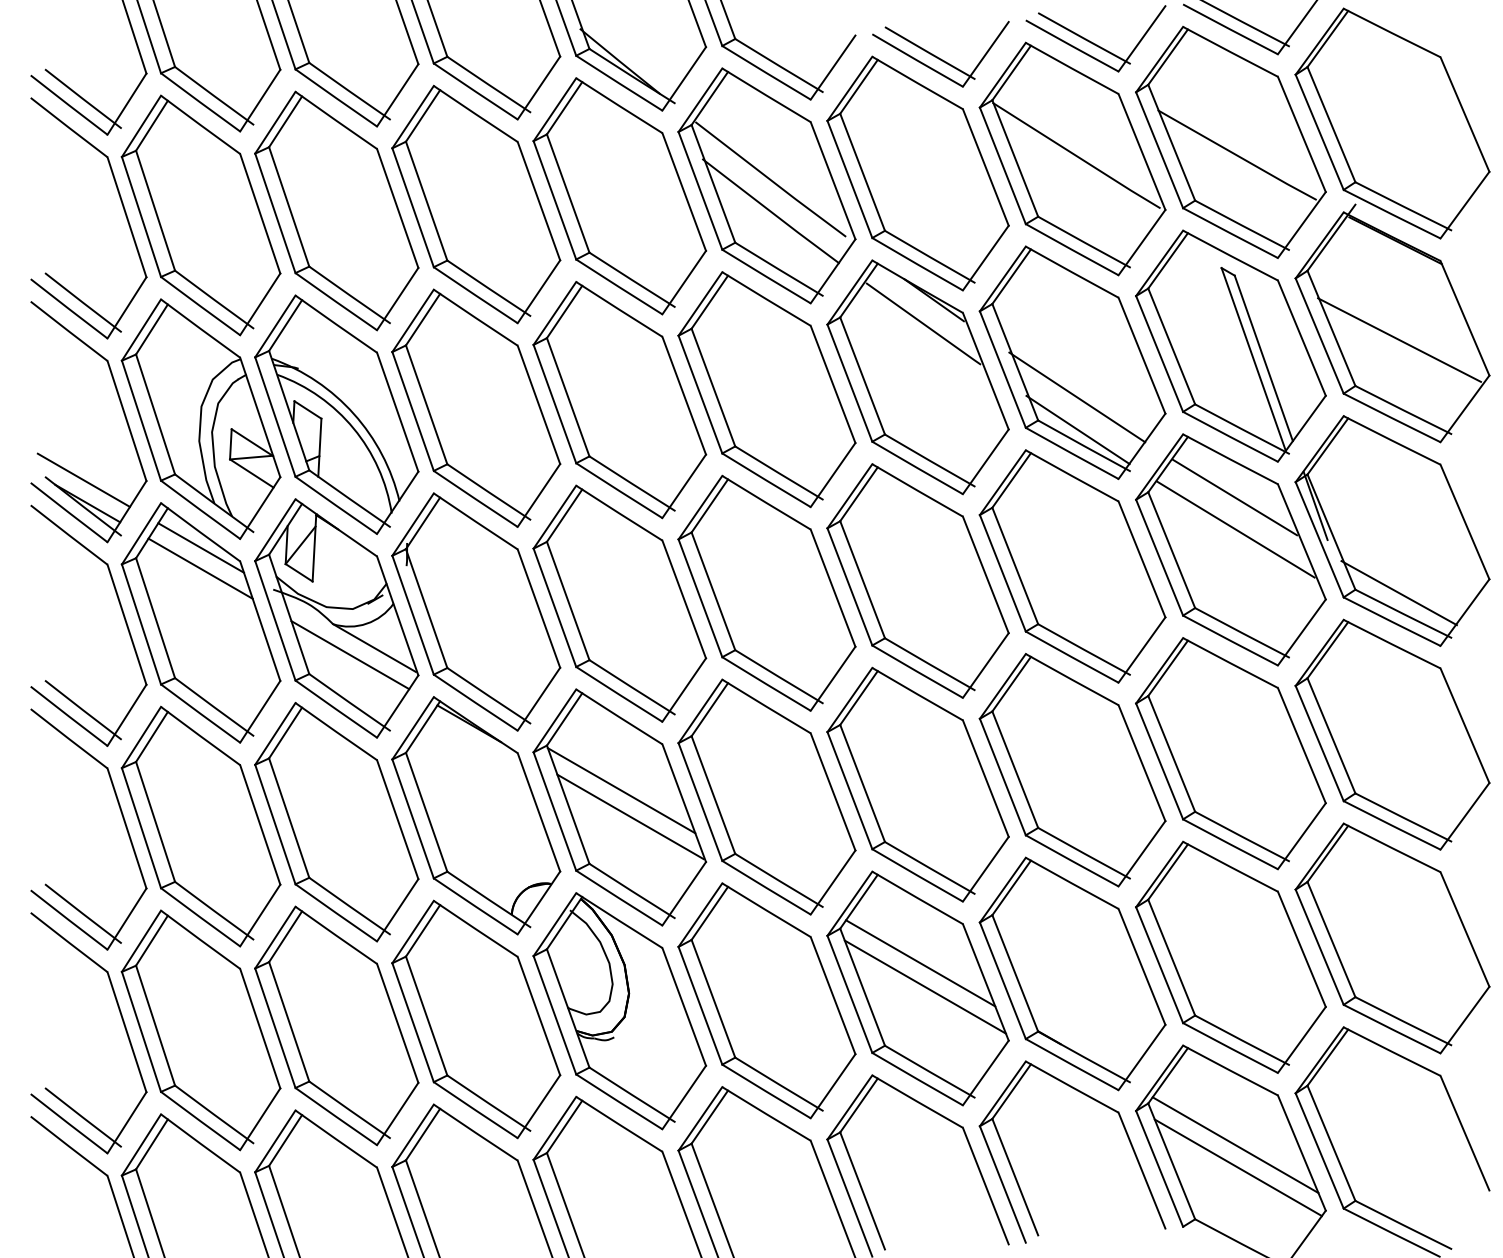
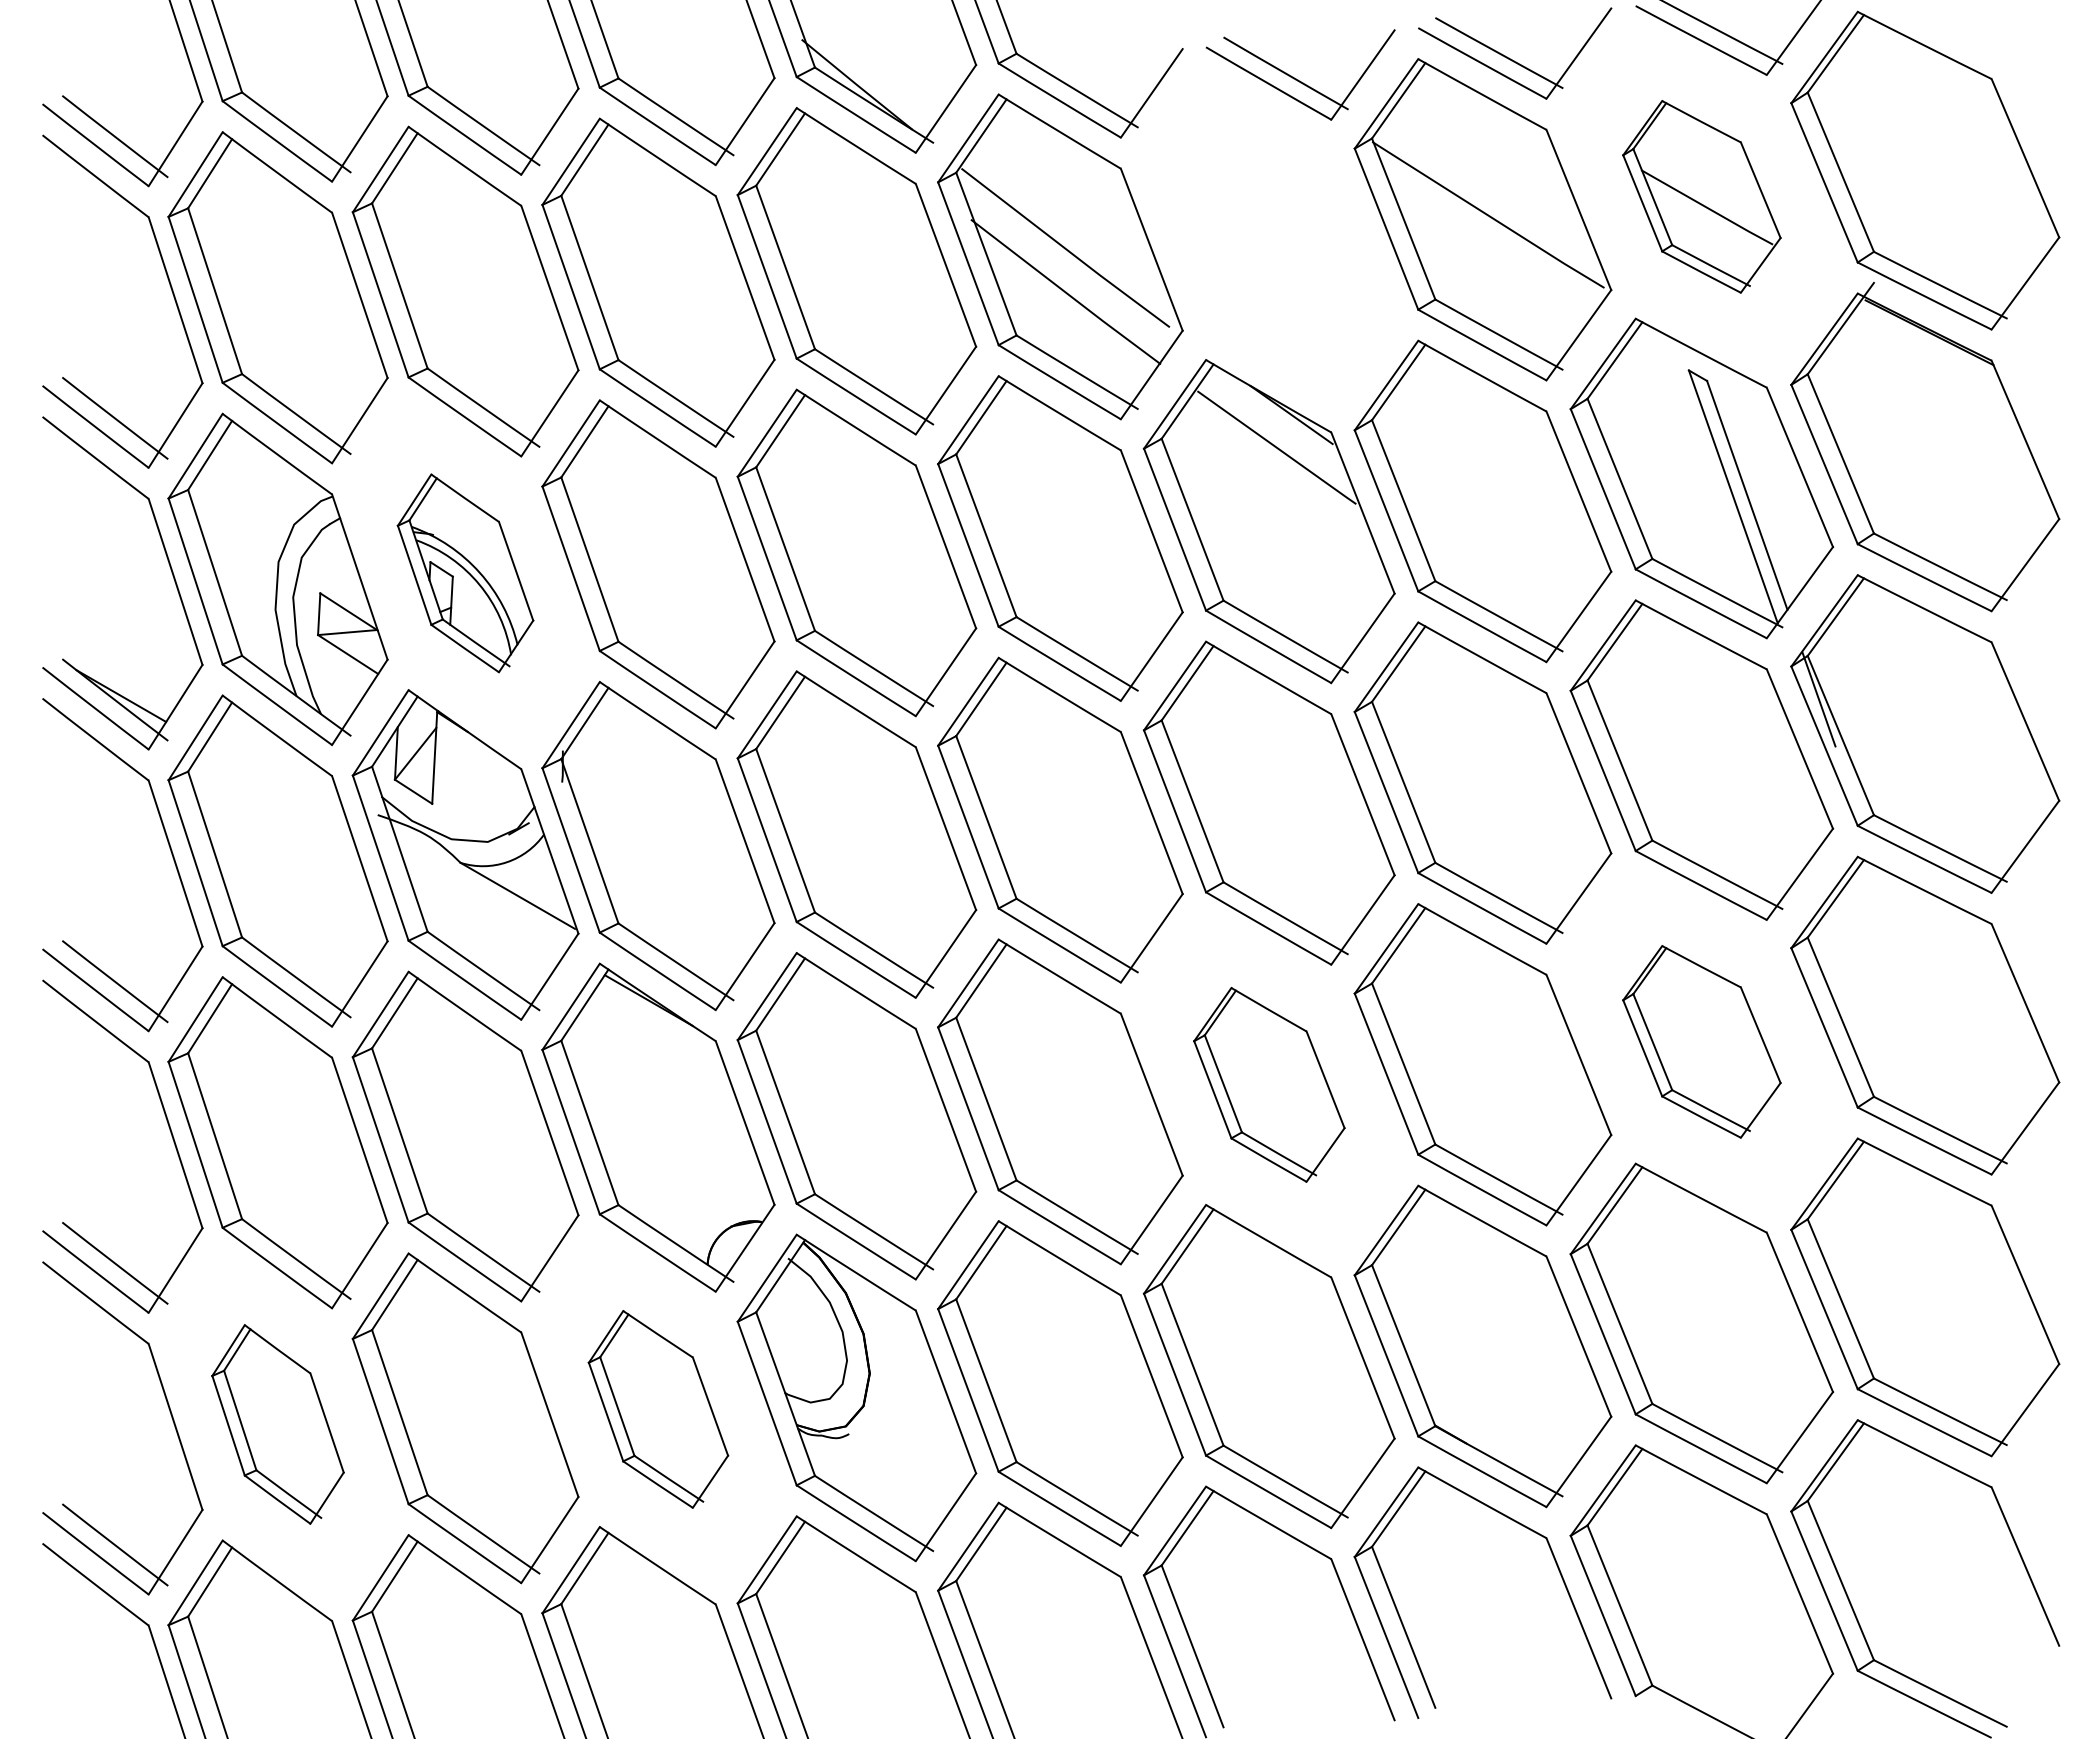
part: (1230, 142) -> (1701, 196), size x0.6
part: (918, 173) -> (1269, 239), removed
line: (1399, 339) -> (1934, 469), removed
line: (1077, 397) -> (1489, 549), removed
part: (336, 414) -> (465, 573), size x0.6
line: (1078, 430) -> (1490, 594), removed
line: (83, 480) -> (115, 663), removed
line: (1235, 497) -> (1707, 687), removed
line: (1235, 529) -> (1708, 731), removed
line: (200, 547) -> (277, 757), removed
line: (200, 568) -> (277, 785), removed
line: (1399, 592) -> (1934, 819), removed
line: (350, 655) -> (484, 905), removed
part: (1230, 753) -> (1701, 1041), size x0.6
part: (918, 784) -> (1269, 1084), size x0.6
line: (621, 790) -> (859, 1092), removed
line: (630, 816) -> (871, 1128), removed
line: (920, 963) -> (1272, 1331), removed
line: (925, 987) -> (1279, 1364), removed
part: (476, 1019) -> (658, 1409), size x0.6
part: (200, 1030) -> (277, 1424), size x0.6
line: (1235, 1144) -> (1707, 1582), removed
line: (1237, 1167) -> (1711, 1614), removed

